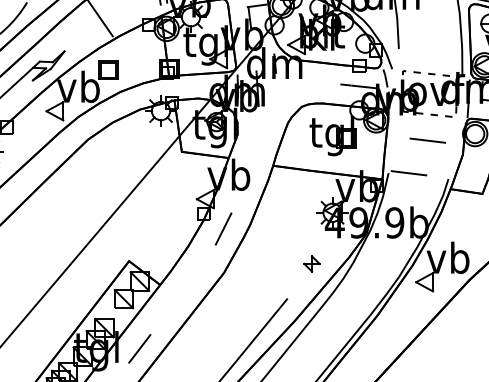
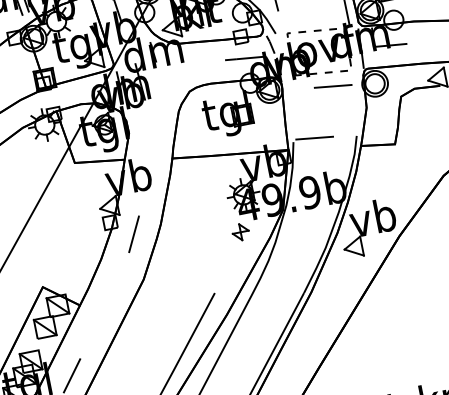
line: (427, 140) -> (332, 86), moved
part: (311, 263) -> (240, 231), moved

